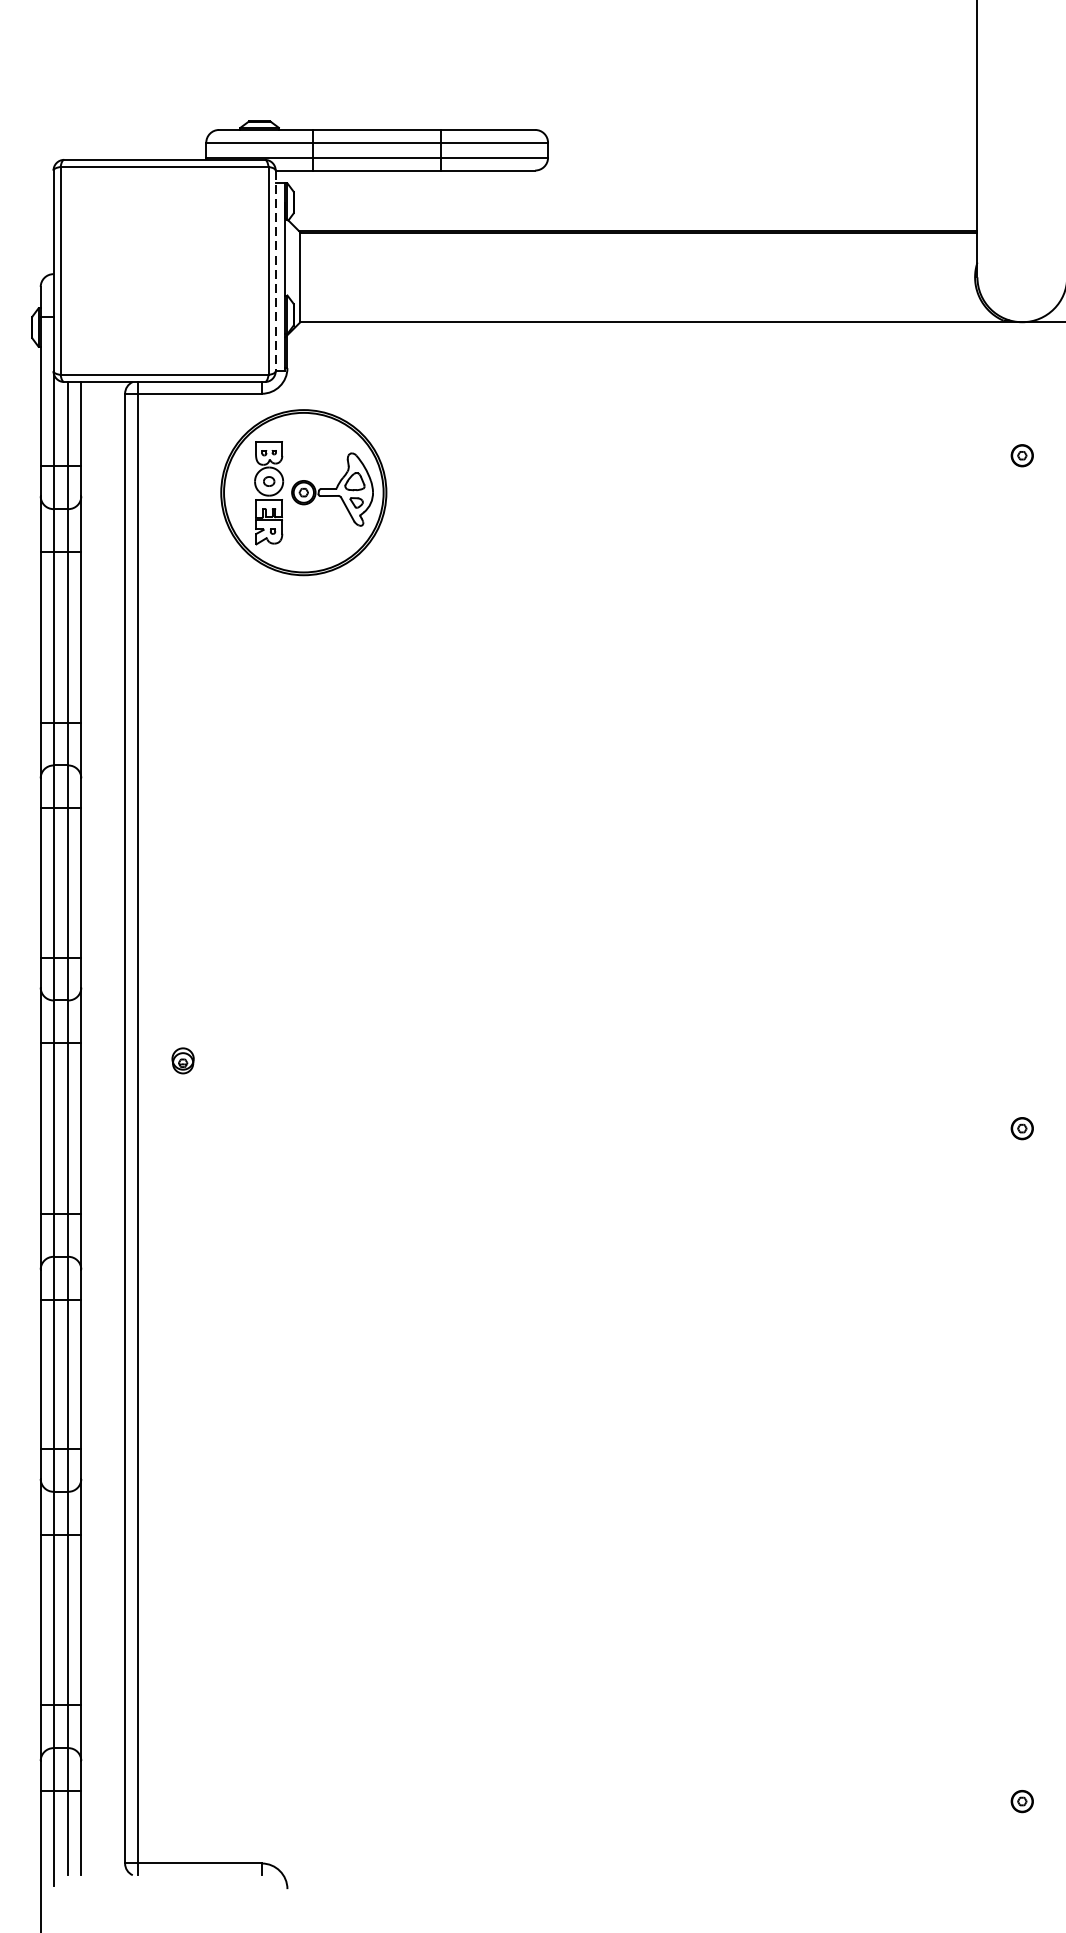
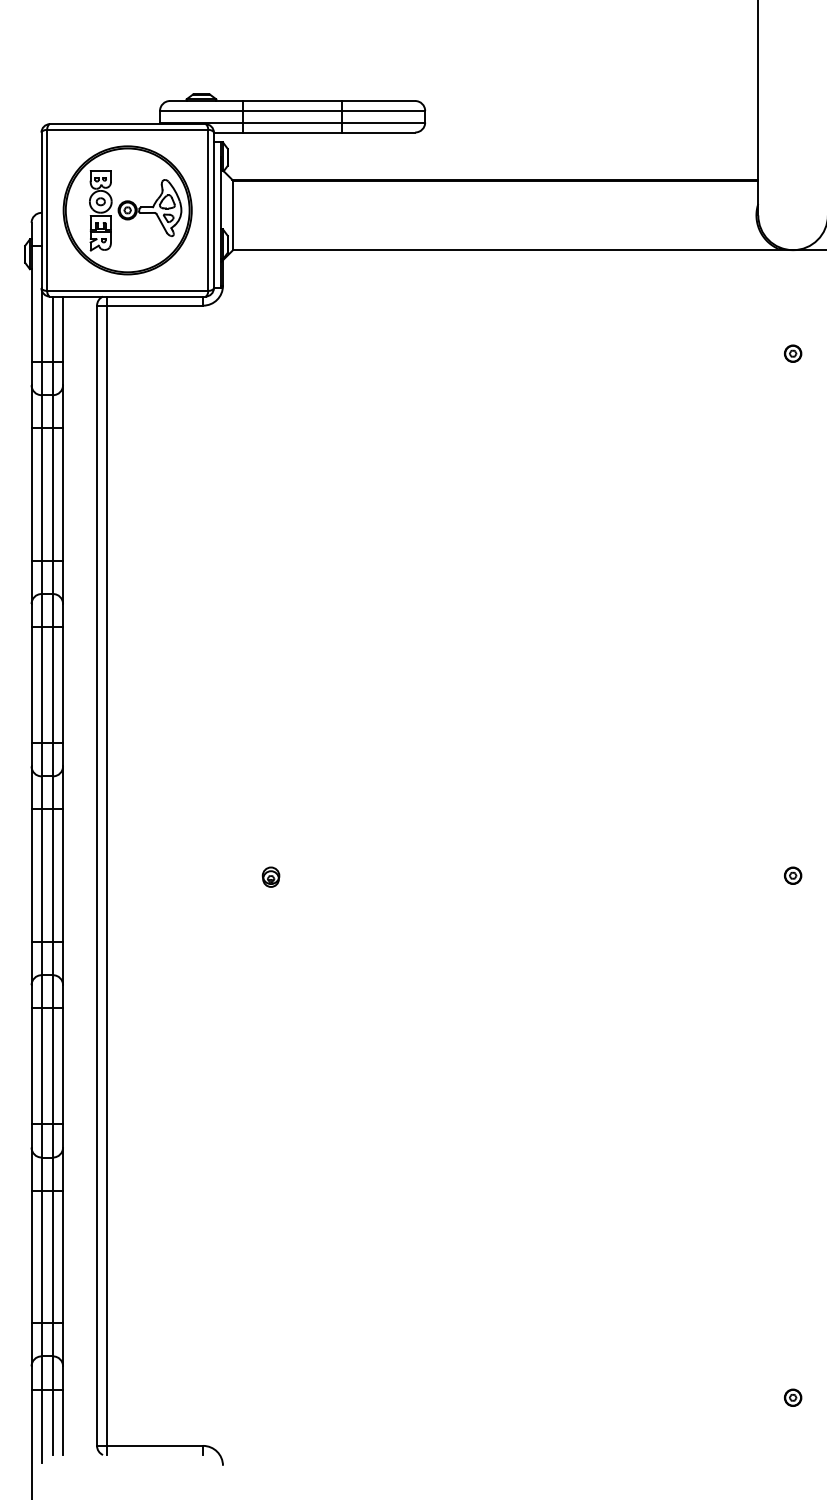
line: (275, 271) -> (213, 210), dashed -> solid
part: (303, 492) -> (127, 210), moved
part: (182, 1059) -> (270, 876), moved

